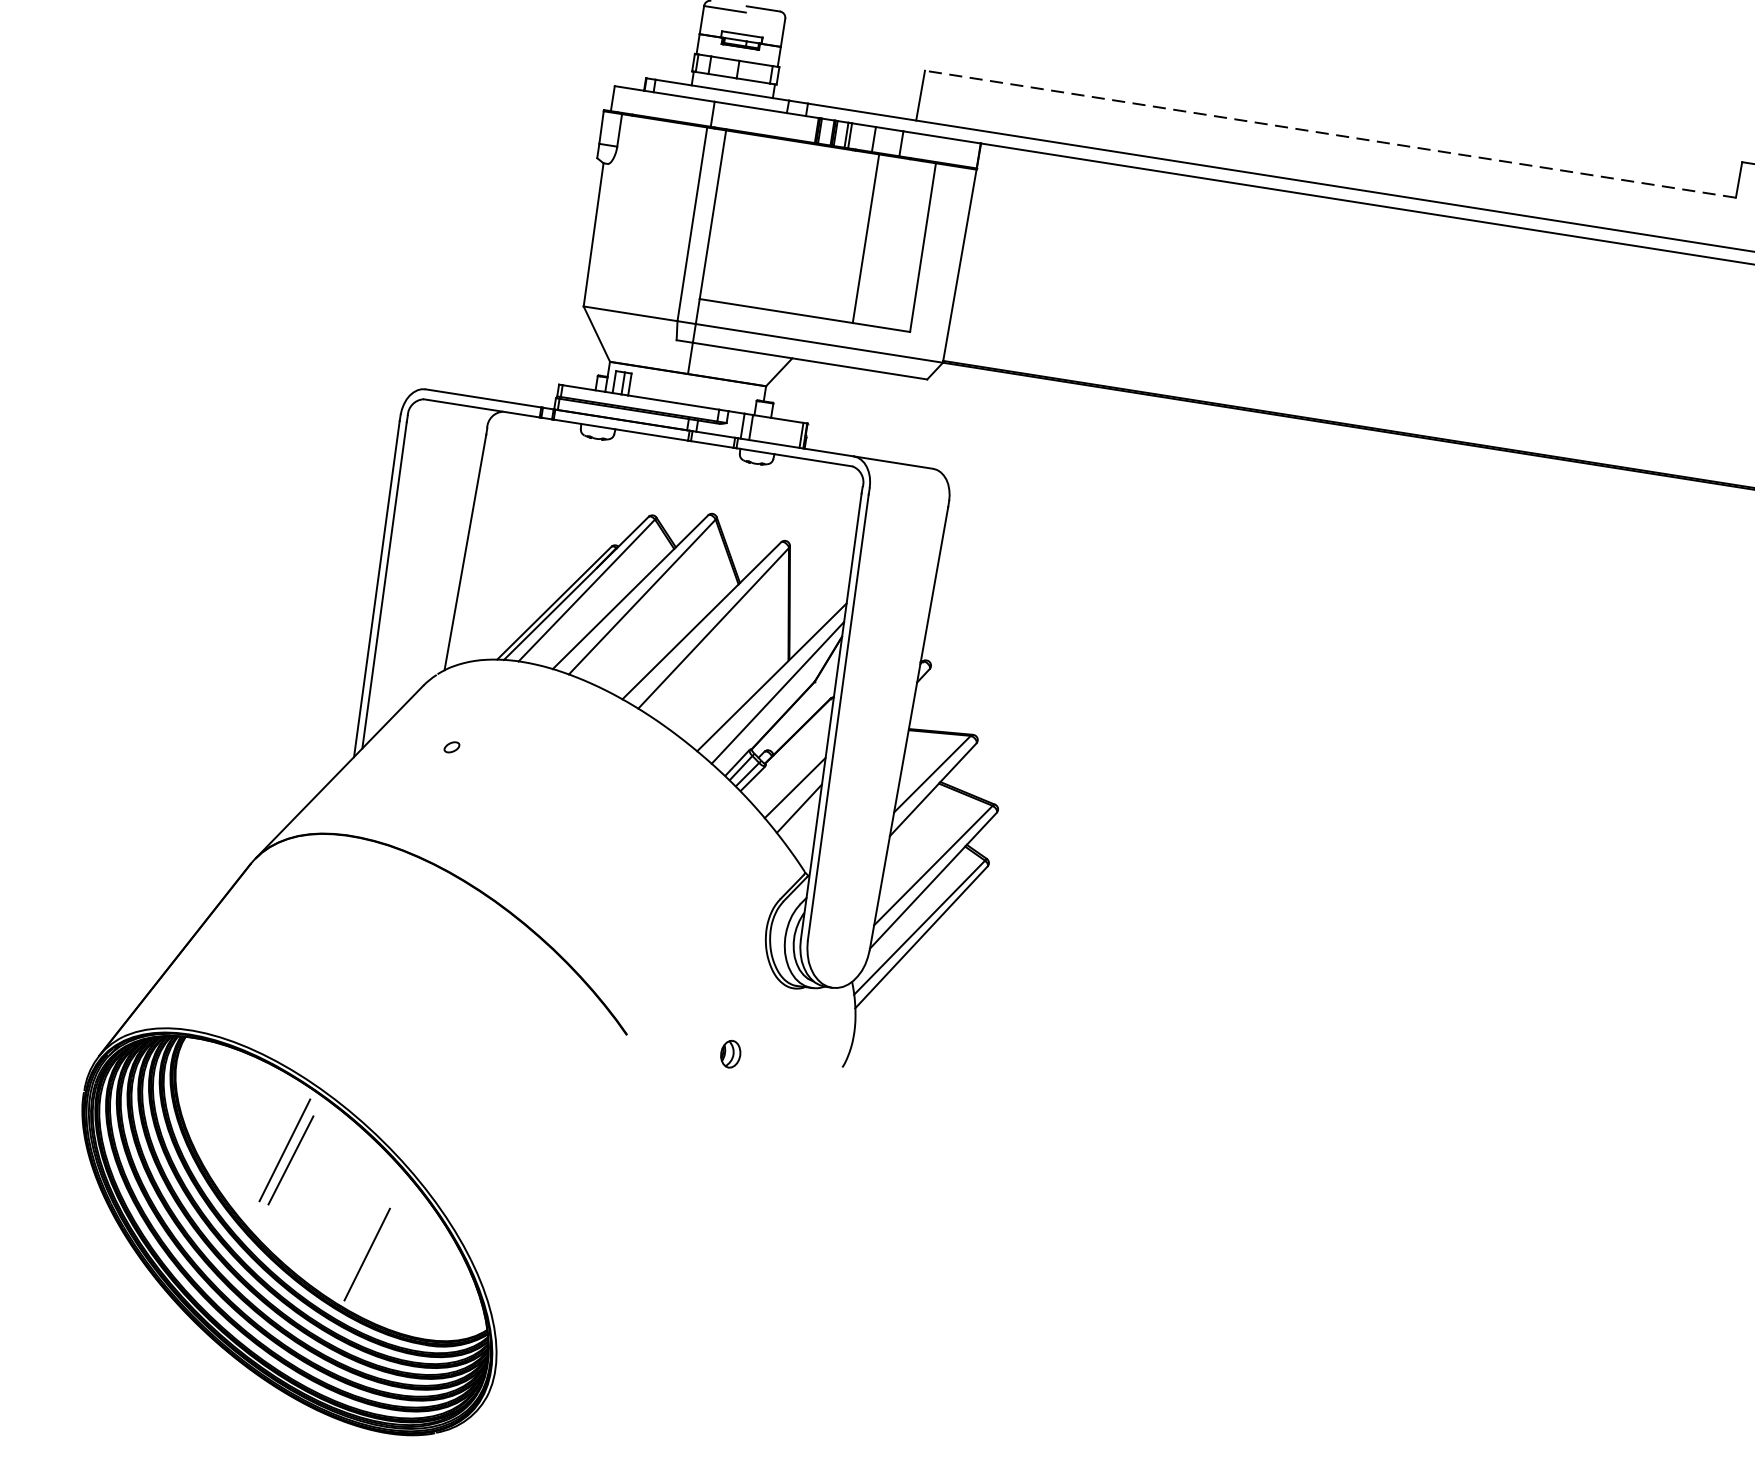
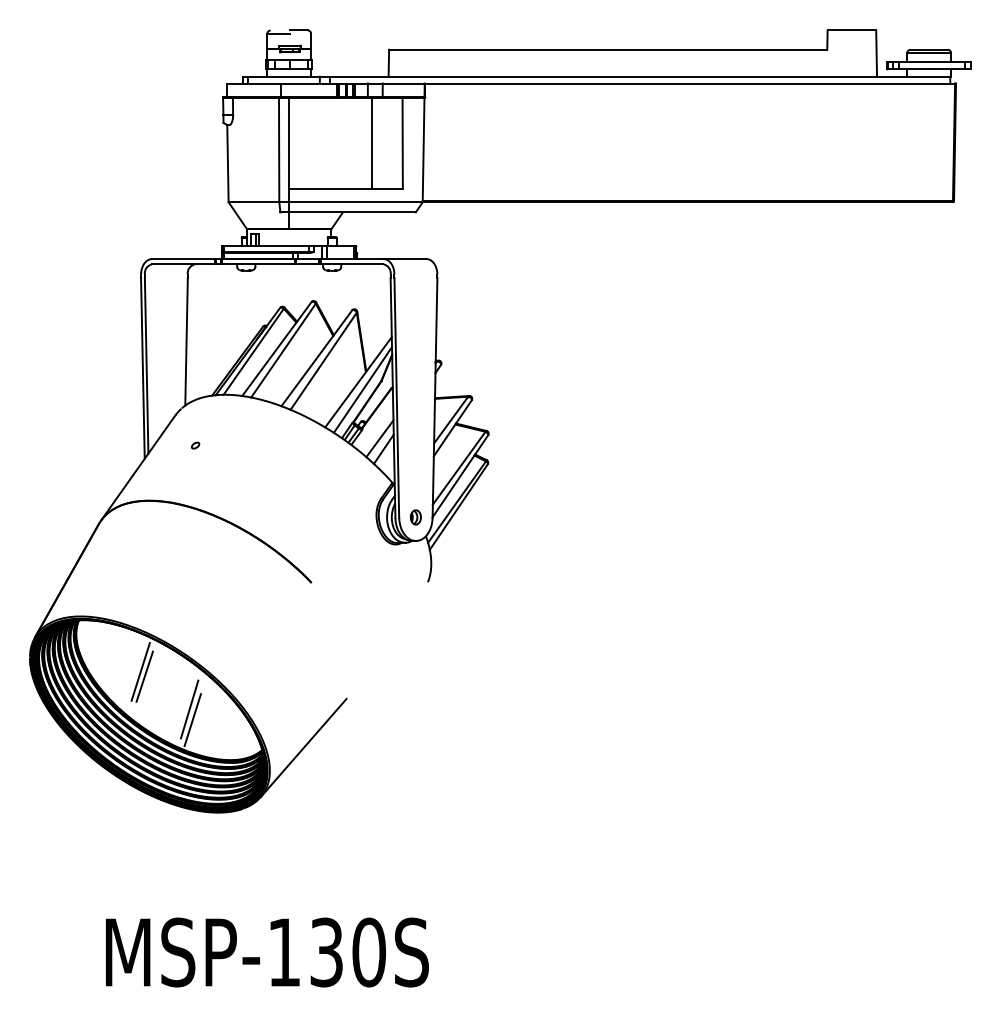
line: (1329, 133) -> (607, 49), dashed -> solid
part: (729, 1054) -> (415, 517), moved
line: (364, 1234) -> (189, 709), added
line: (564, 1337) -> (303, 747), added

